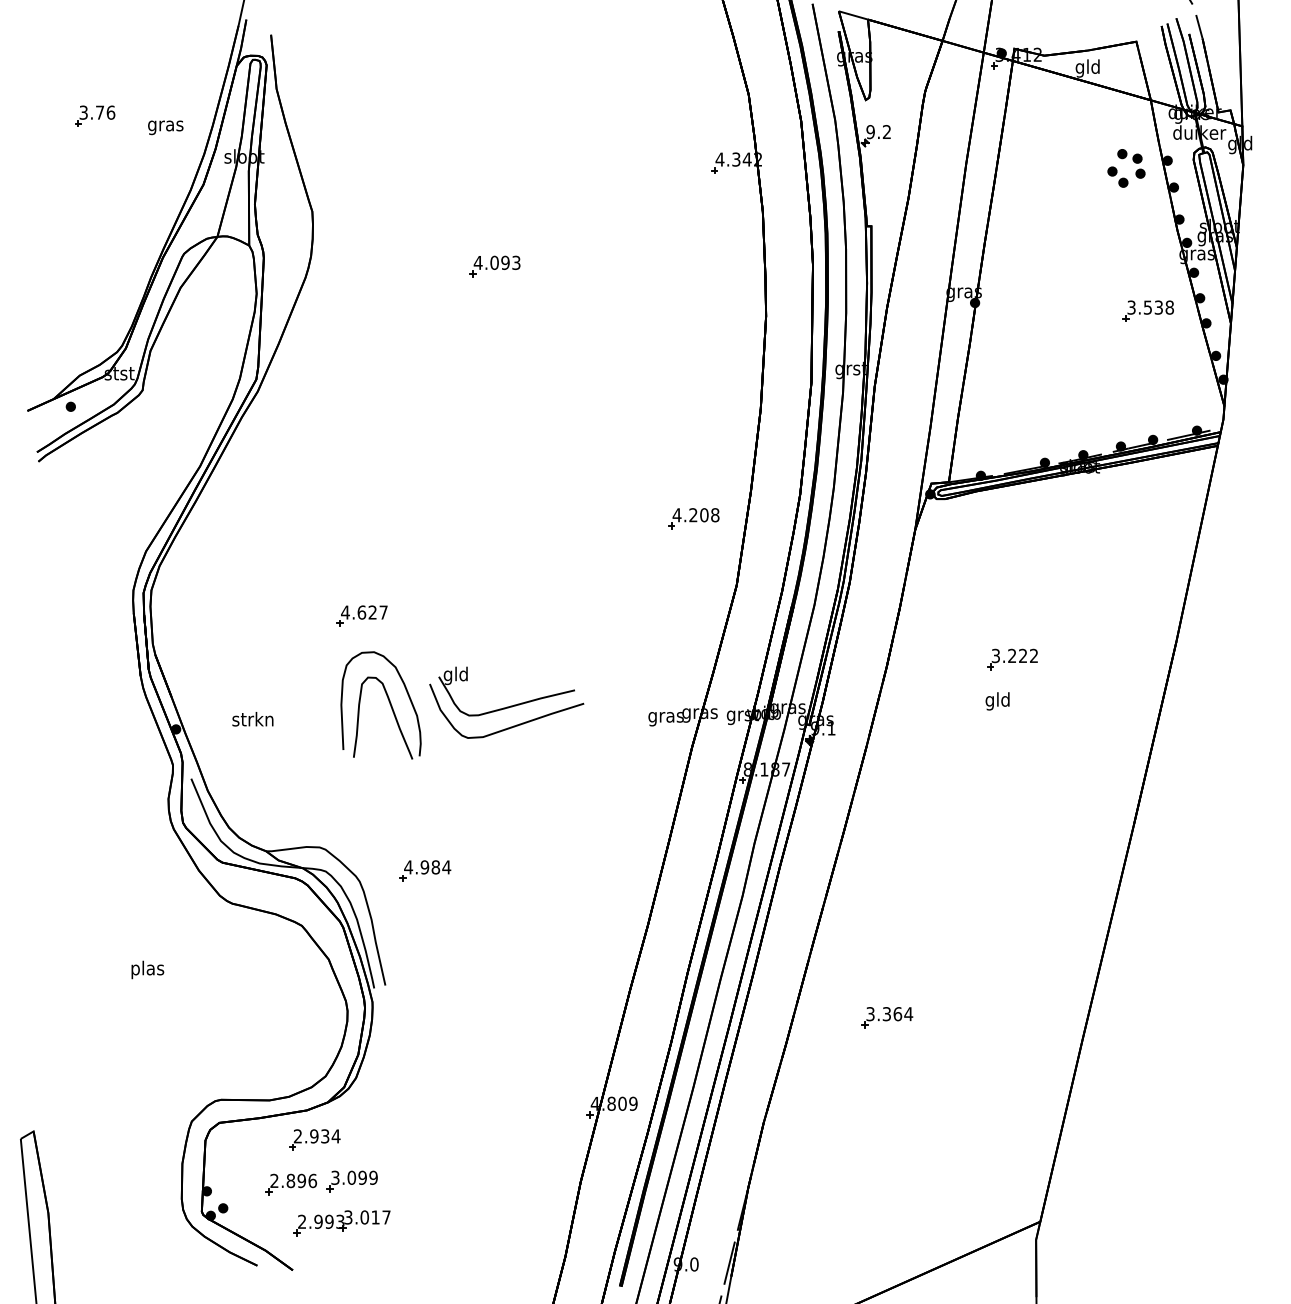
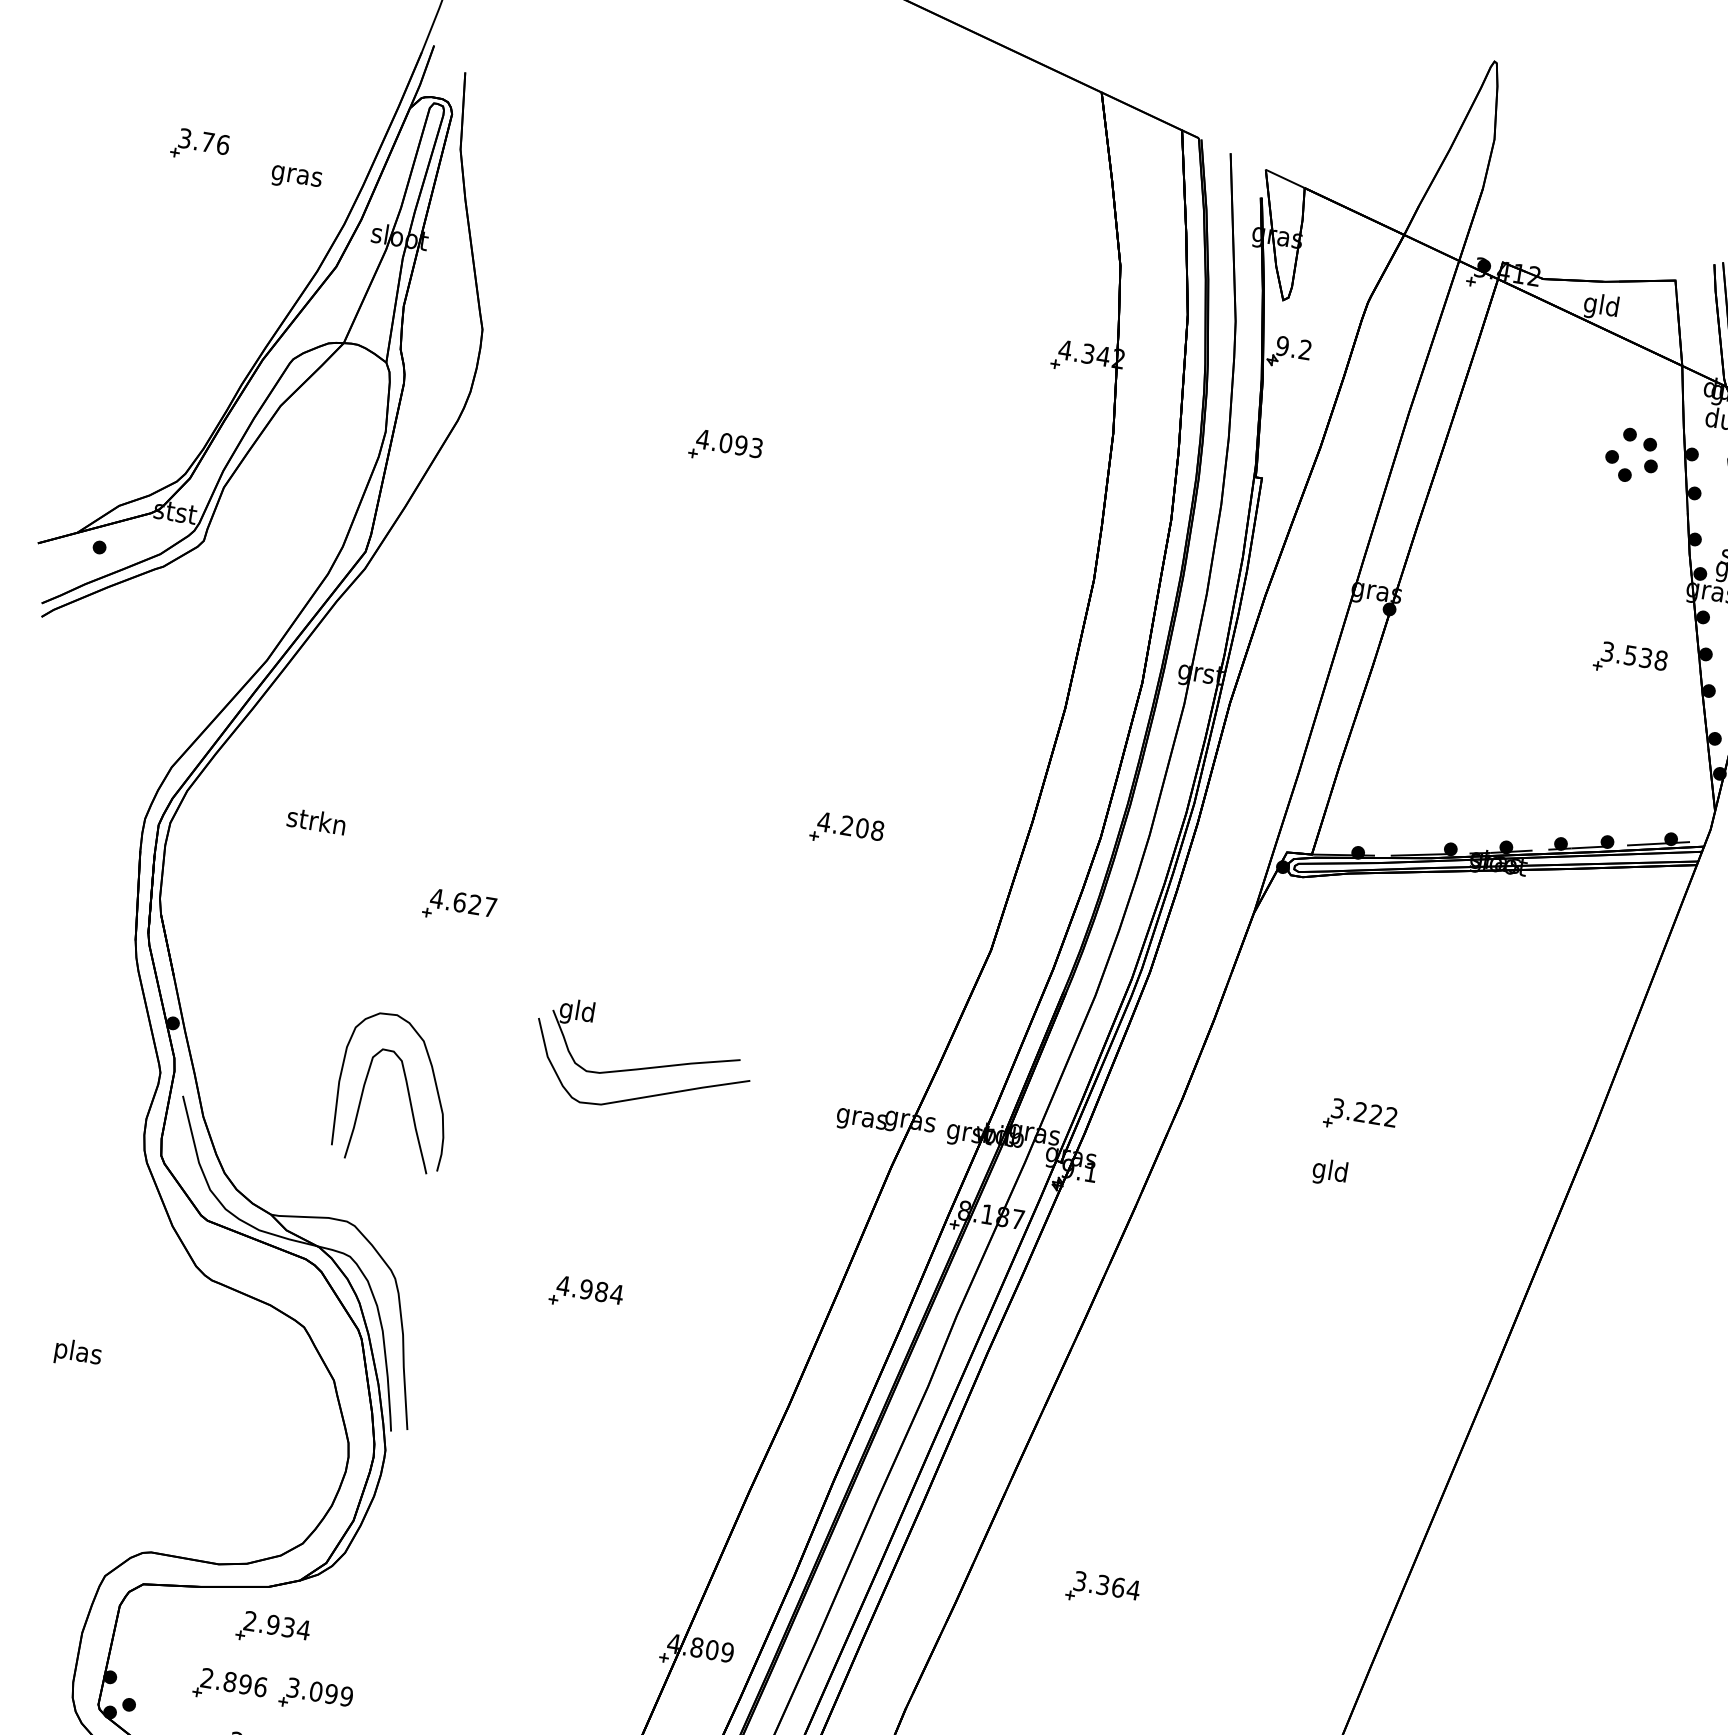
part: (693, 518) -> (846, 830), moved
part: (388, 701) -> (406, 1087), moved
text: (252, 719) -> (315, 821), moved
part: (425, 870) -> (586, 1293), moved

